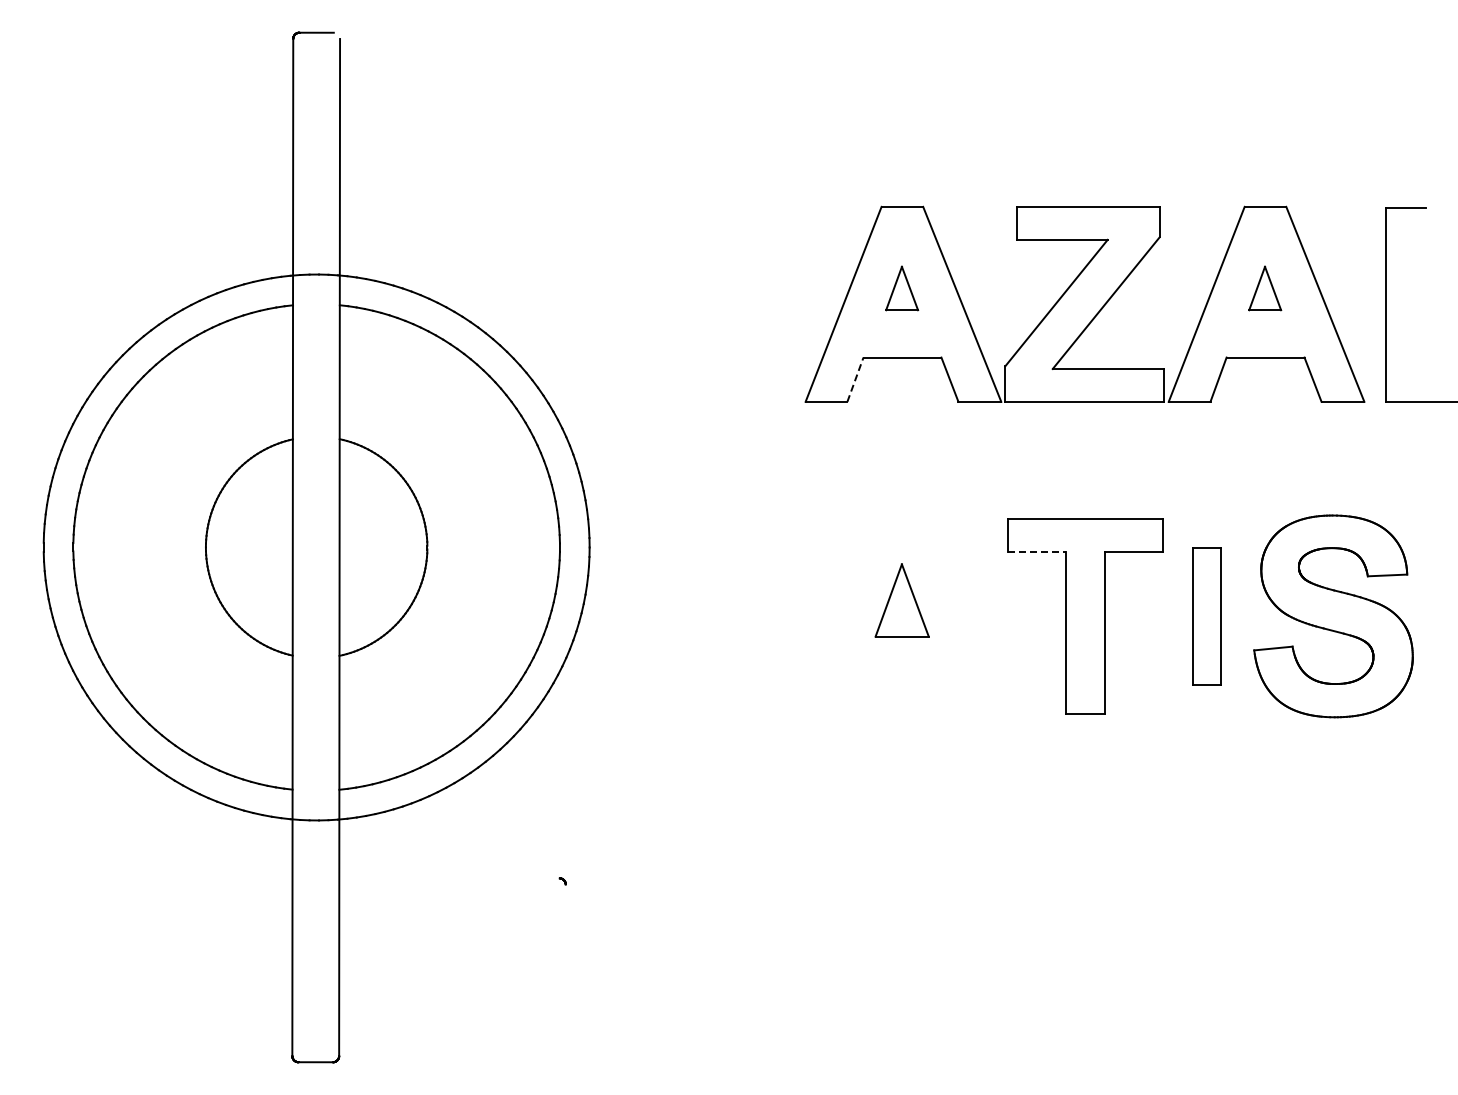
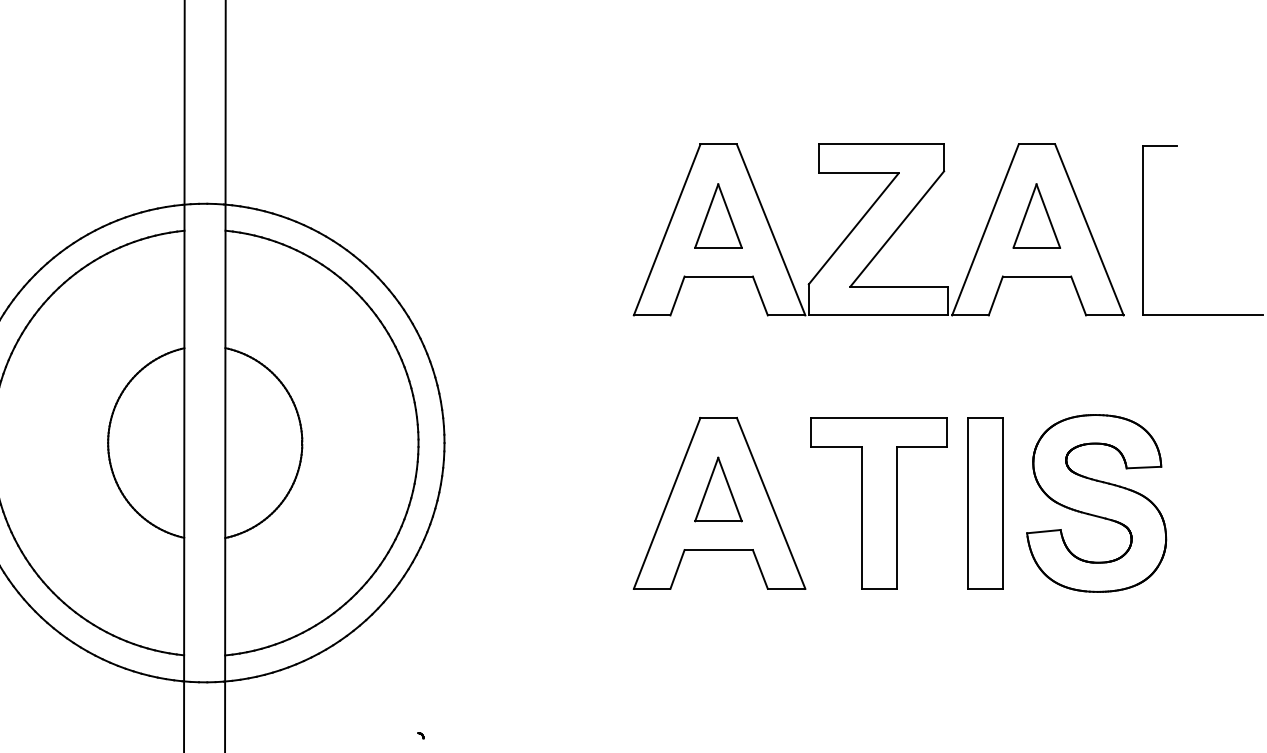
part: (901, 288) -> (717, 216), size x1.67
part: (1264, 288) -> (1036, 216), size x1.67
line: (855, 379) -> (677, 295), dashed -> solid
line: (1037, 551) -> (837, 446), dashed -> solid
part: (903, 615) -> (719, 502), added
part: (1206, 616) -> (985, 503), size x1.43

